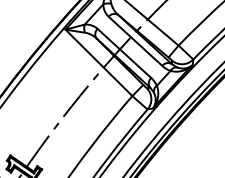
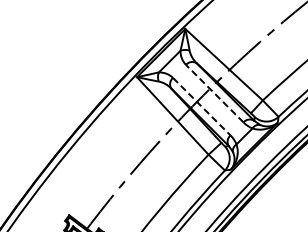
line: (135, 41) -> (214, 93), solid -> dashed
line: (124, 53) -> (201, 106), solid -> dashed

